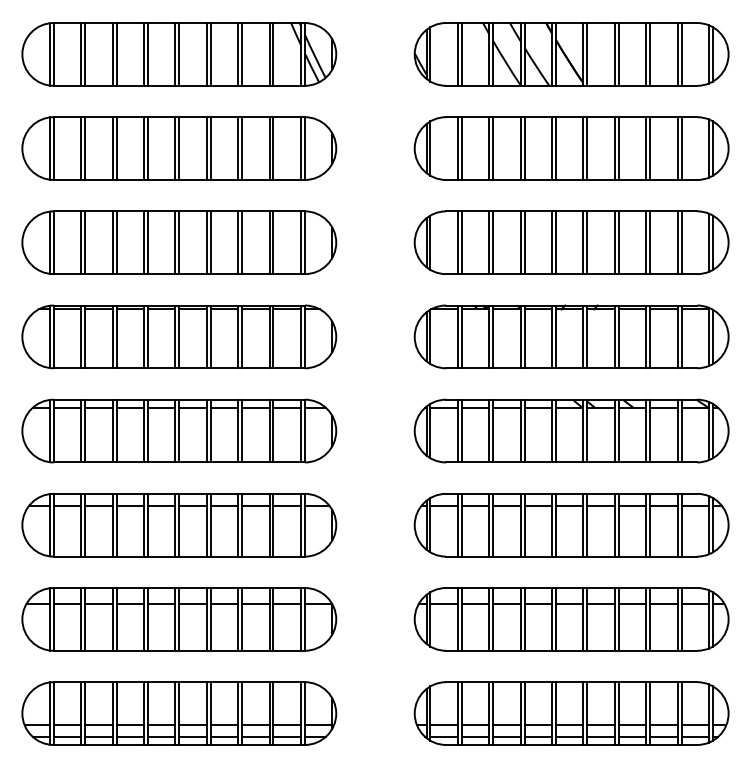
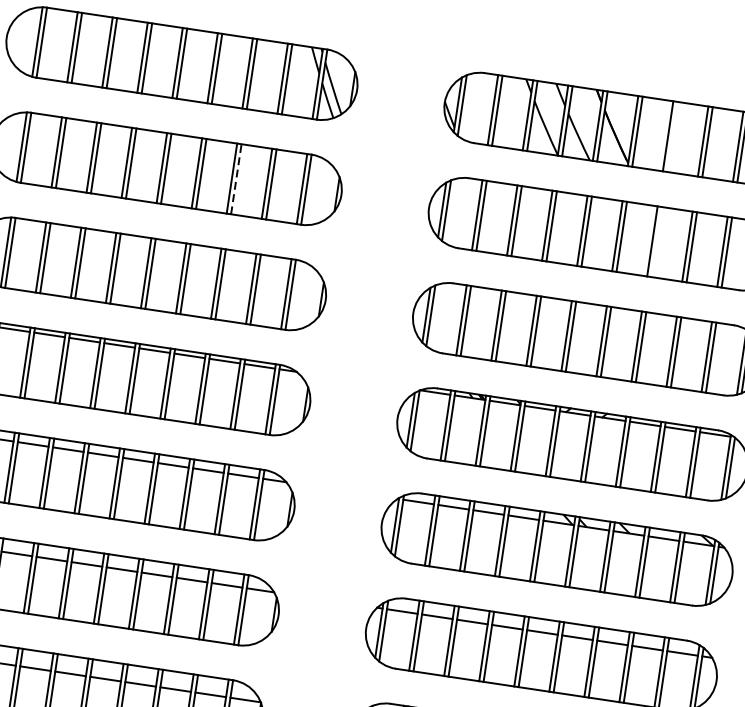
line: (618, 54) -> (672, 137), removed
line: (242, 148) -> (236, 179), solid -> dashed
line: (618, 148) -> (656, 241), removed

